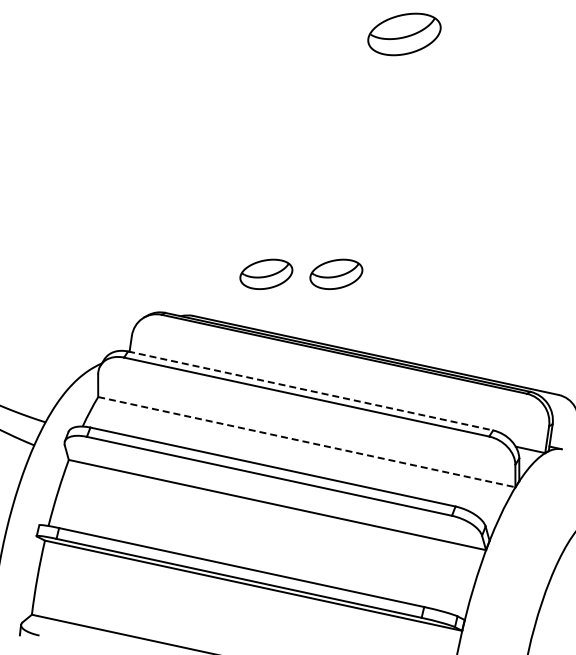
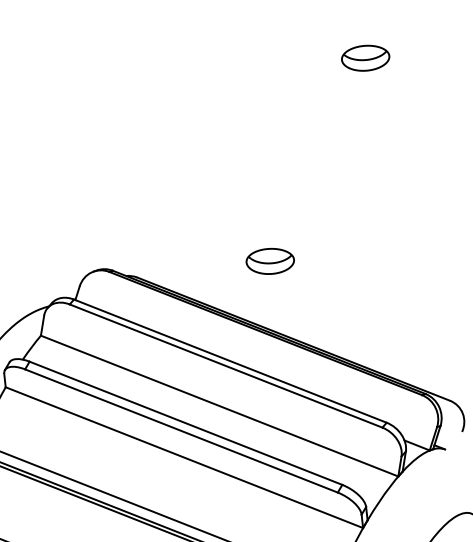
part: (404, 34) -> (365, 58), size x0.71
part: (266, 273) -> (208, 250), removed
line: (310, 390) -> (230, 360), dashed -> solid
line: (307, 442) -> (220, 406), dashed -> solid

